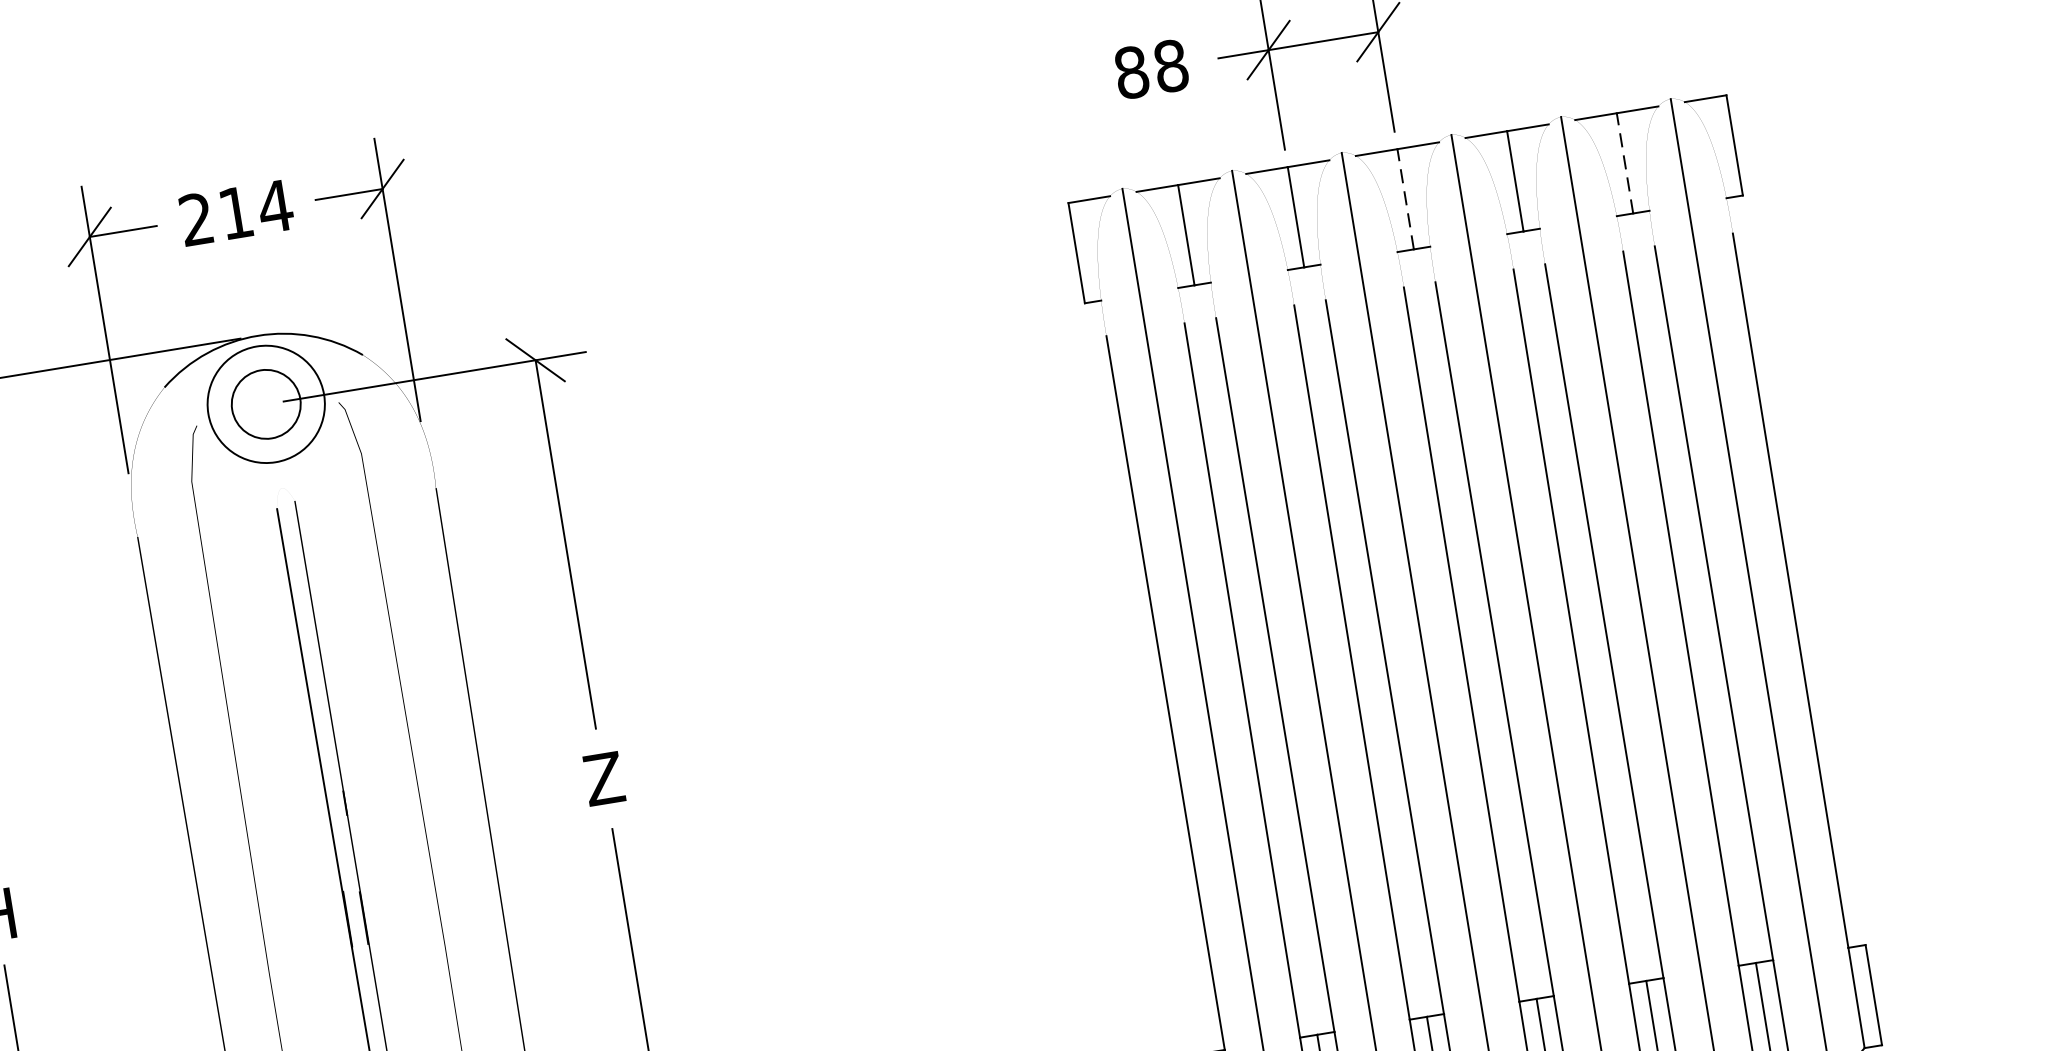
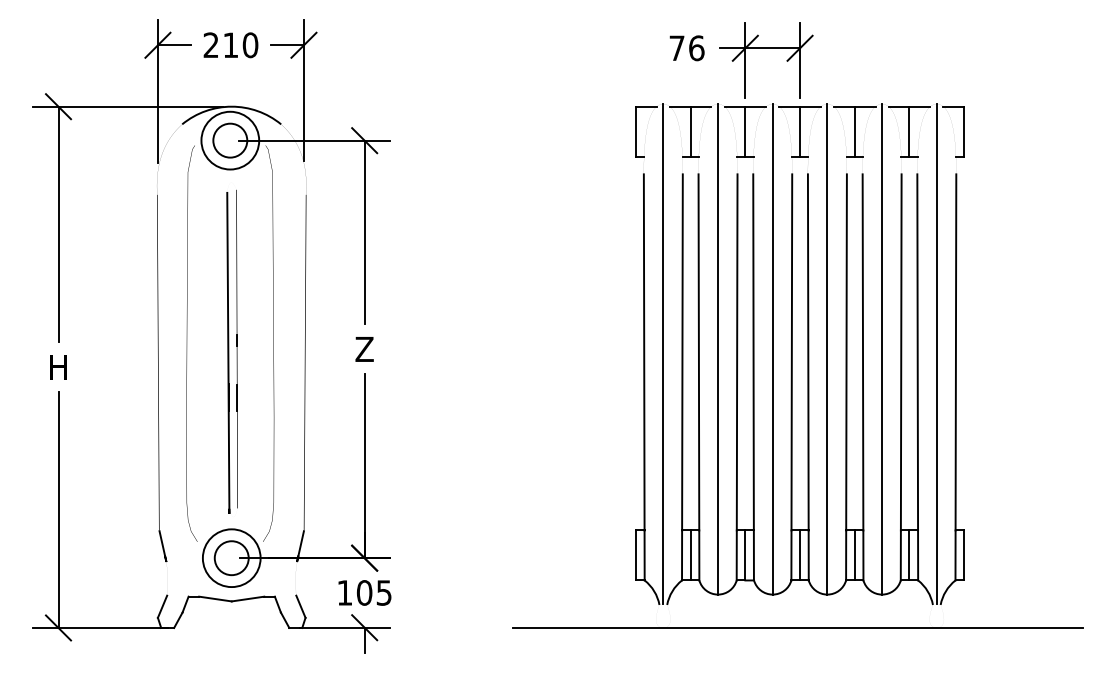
text: (1150, 69) -> (686, 48), 88 -> 76
line: (1625, 163) -> (909, 131), dashed -> solid
line: (1406, 198) -> (800, 131), dashed -> solid
text: (275, 206) -> (250, 45), 214 -> 210

